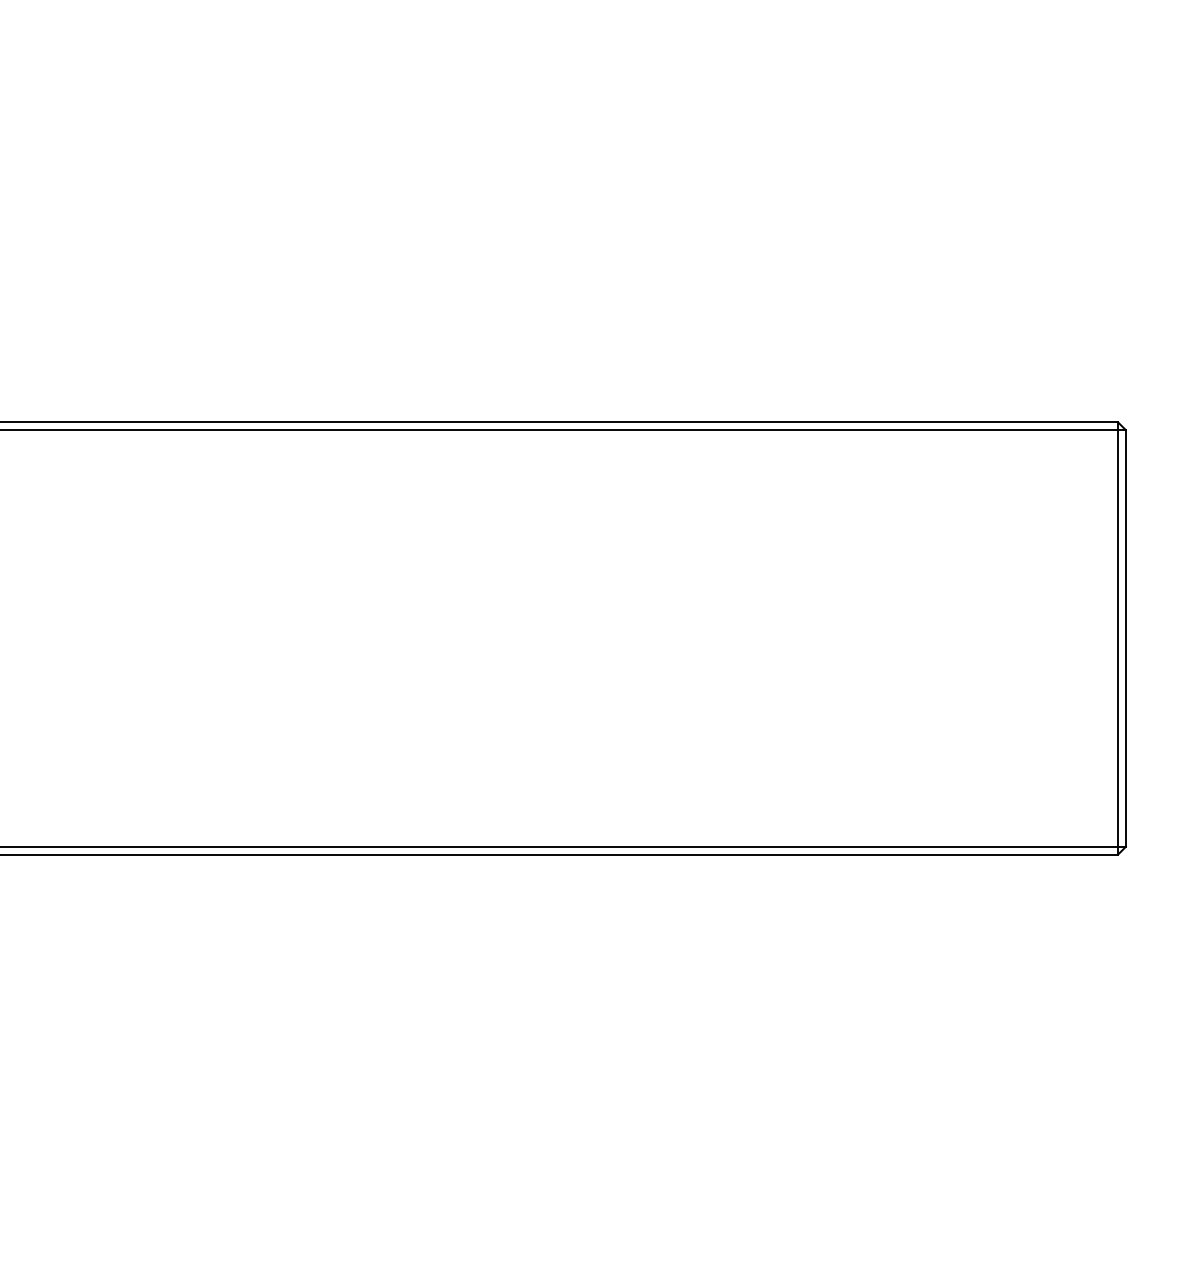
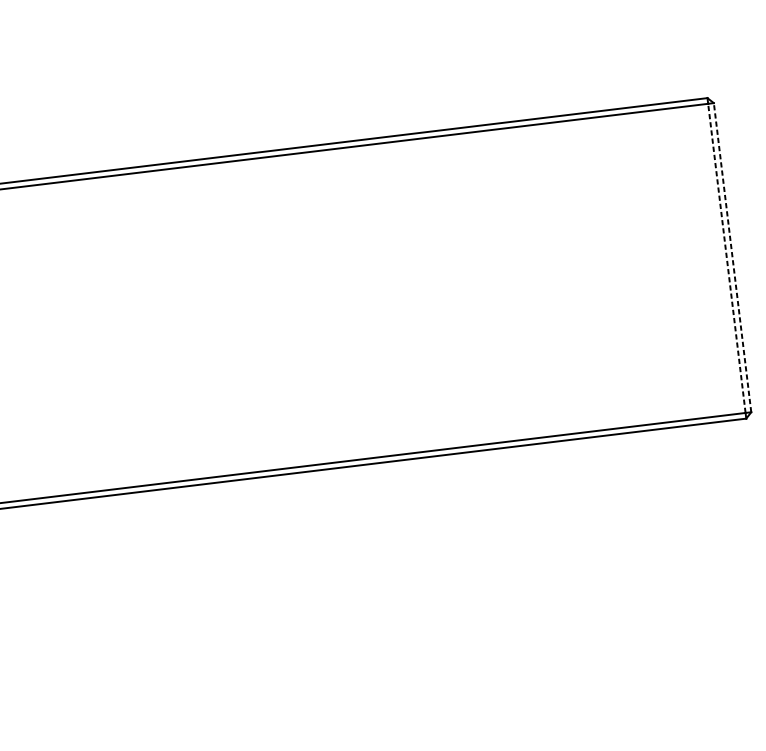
line: (1118, 638) -> (727, 258), solid -> dashed
line: (1125, 638) -> (732, 257), solid -> dashed

